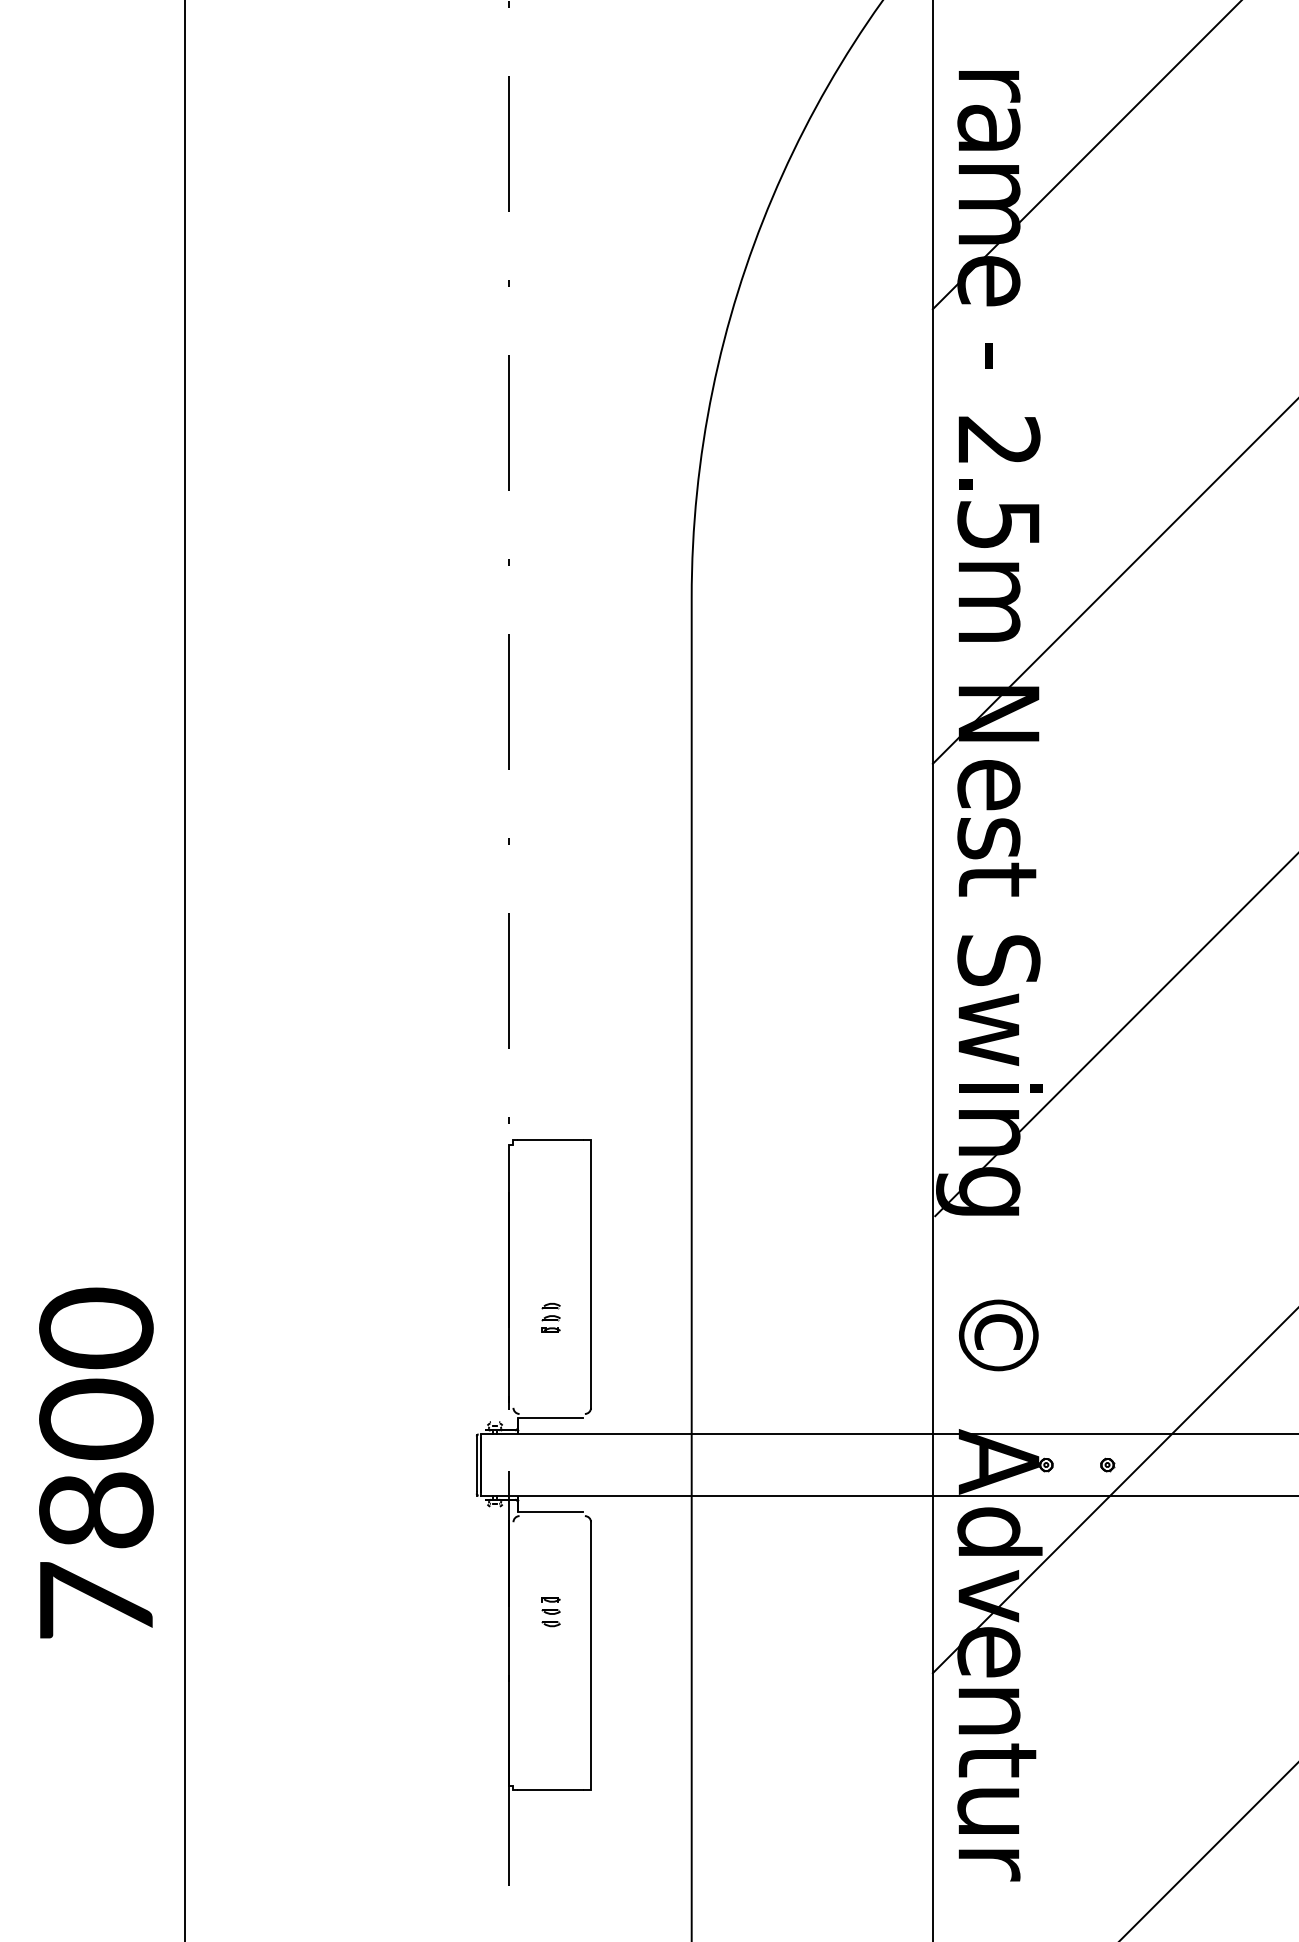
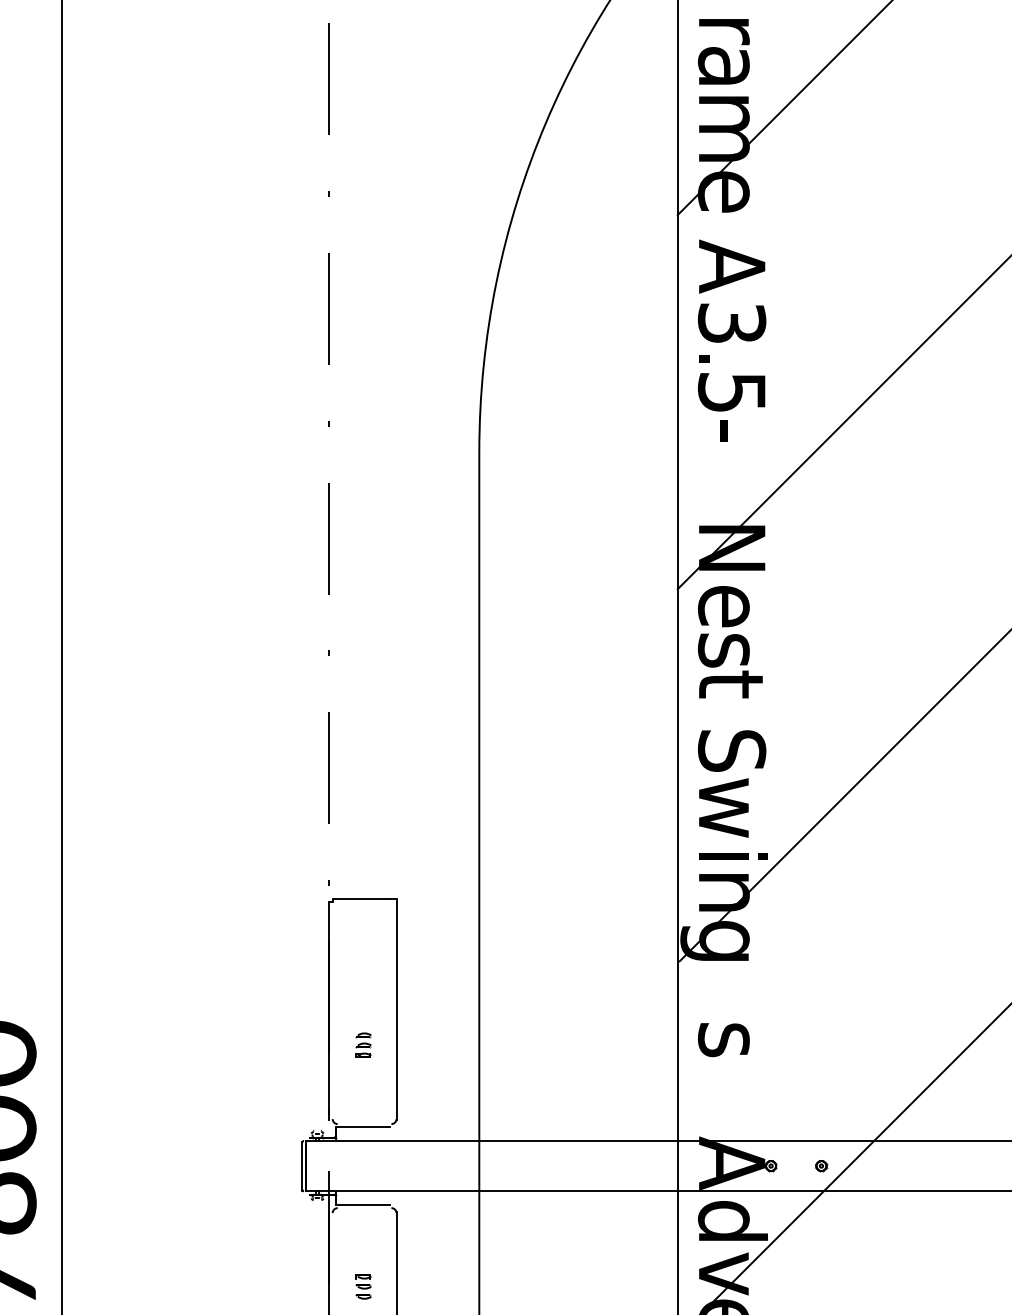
text: (998, 371) -> (731, 266), - -> A
text: (998, 440) -> (731, 323), 2 -> 3
text: (989, 600) -> (724, 454), m -> -
text: (997, 1331) -> (730, 1056), © -> s

